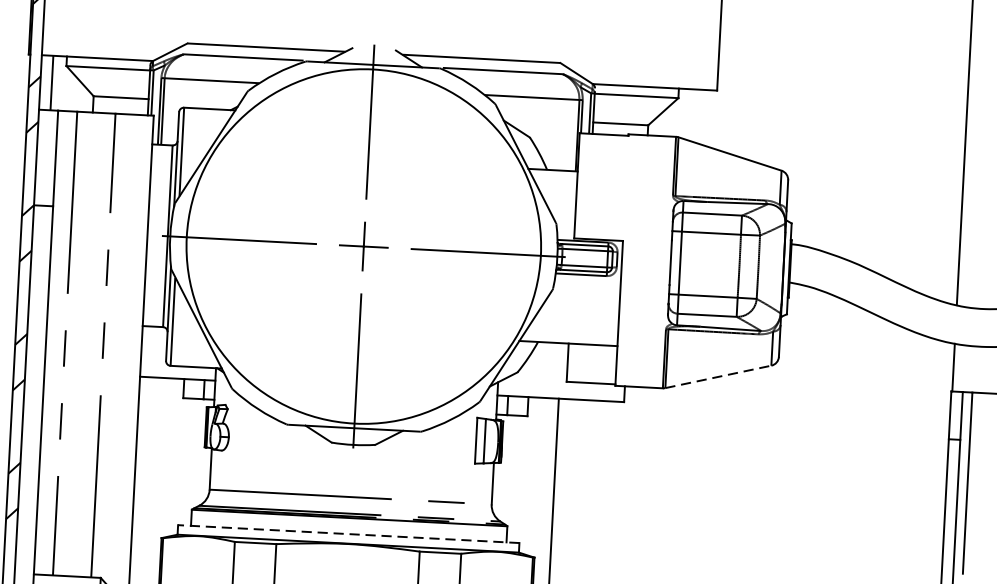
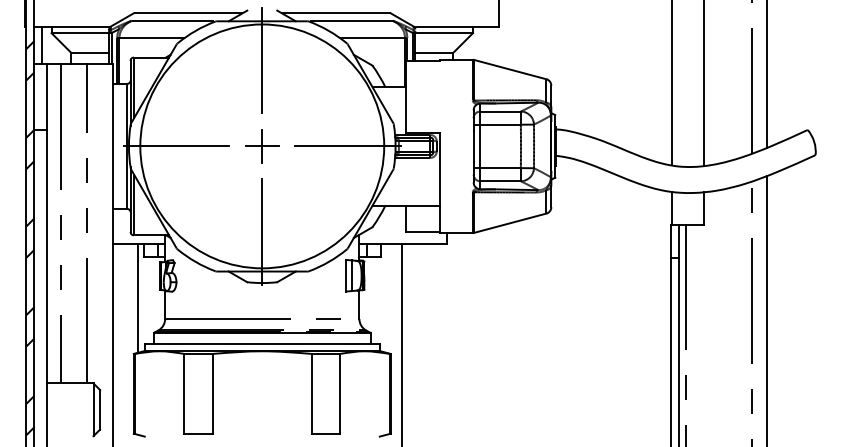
line: (718, 377) -> (510, 223), dashed -> solid
line: (172, 456) -> (138, 297), added
line: (349, 534) -> (262, 344), dashed -> solid

